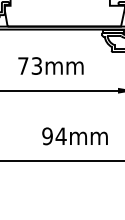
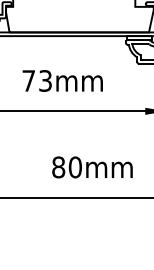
text: (54, 136) -> (67, 167), 94mm -> 80mm

